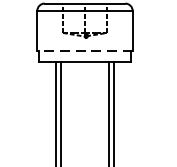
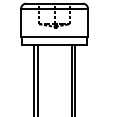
line: (84, 51) -> (54, 37), dashed -> solid

